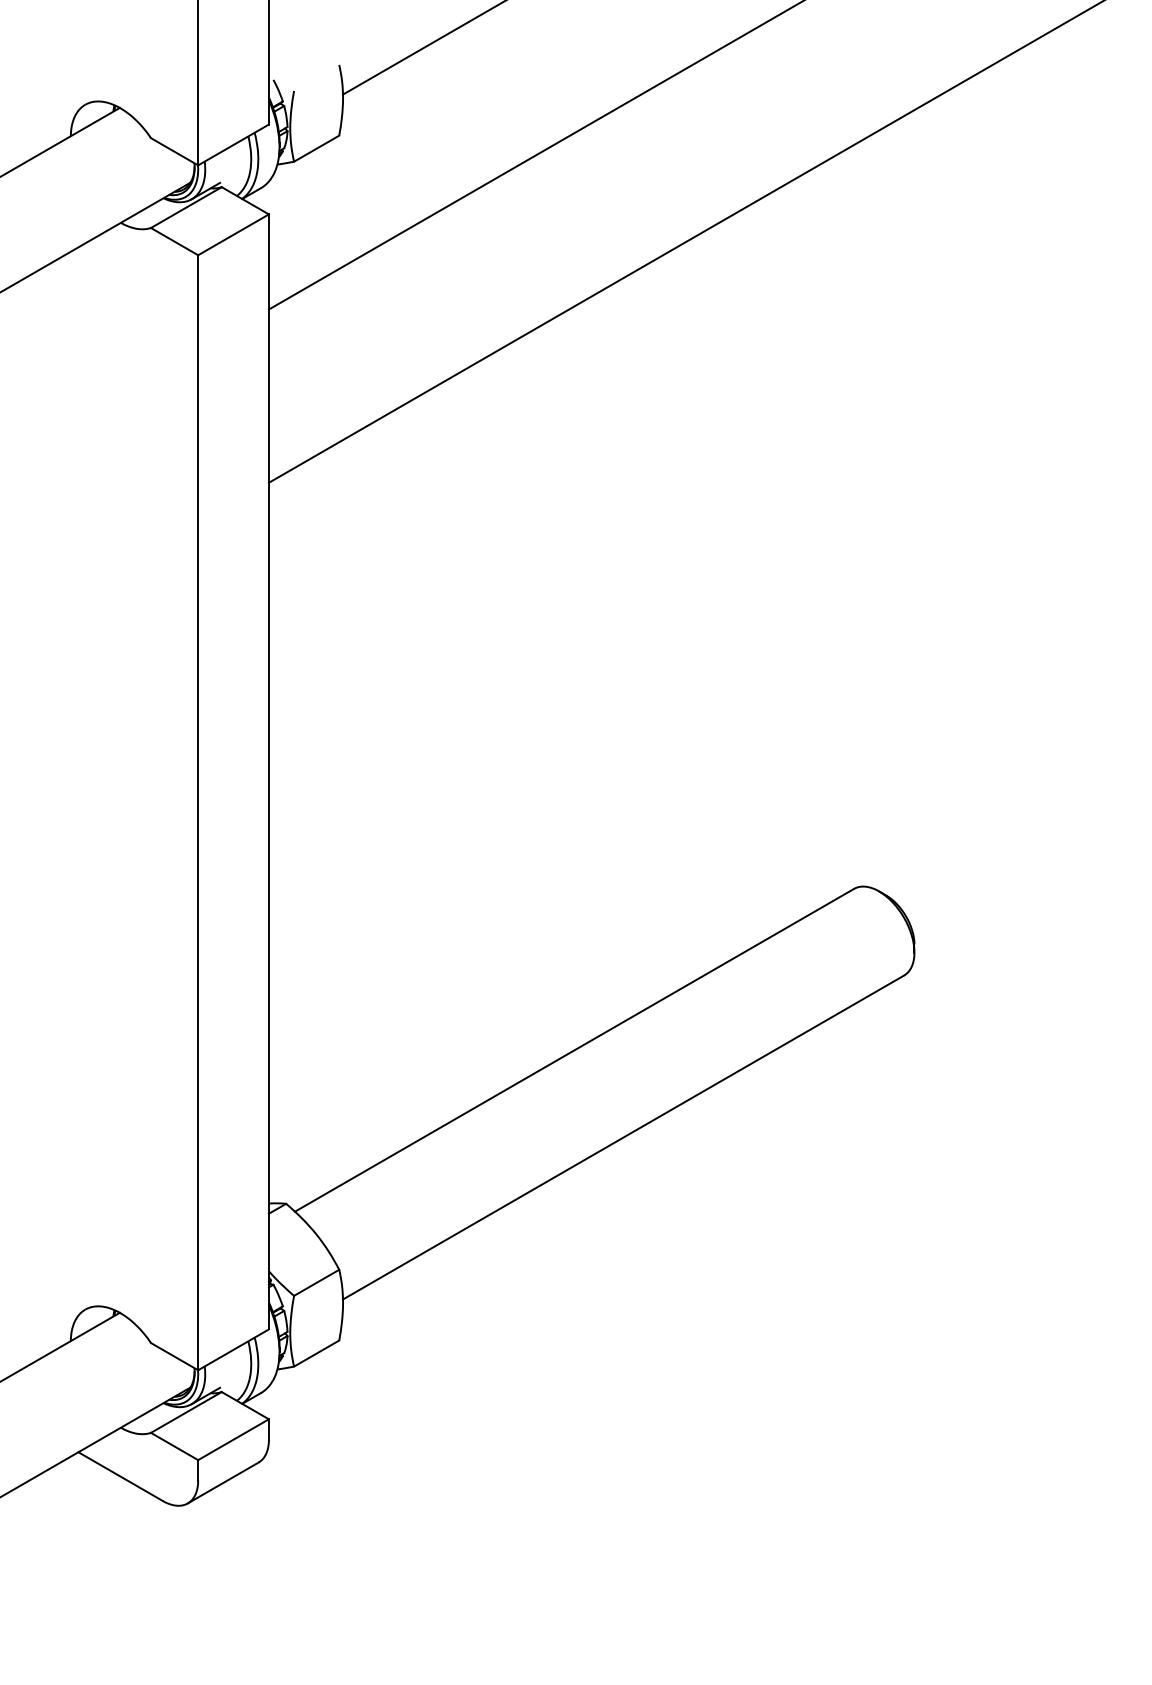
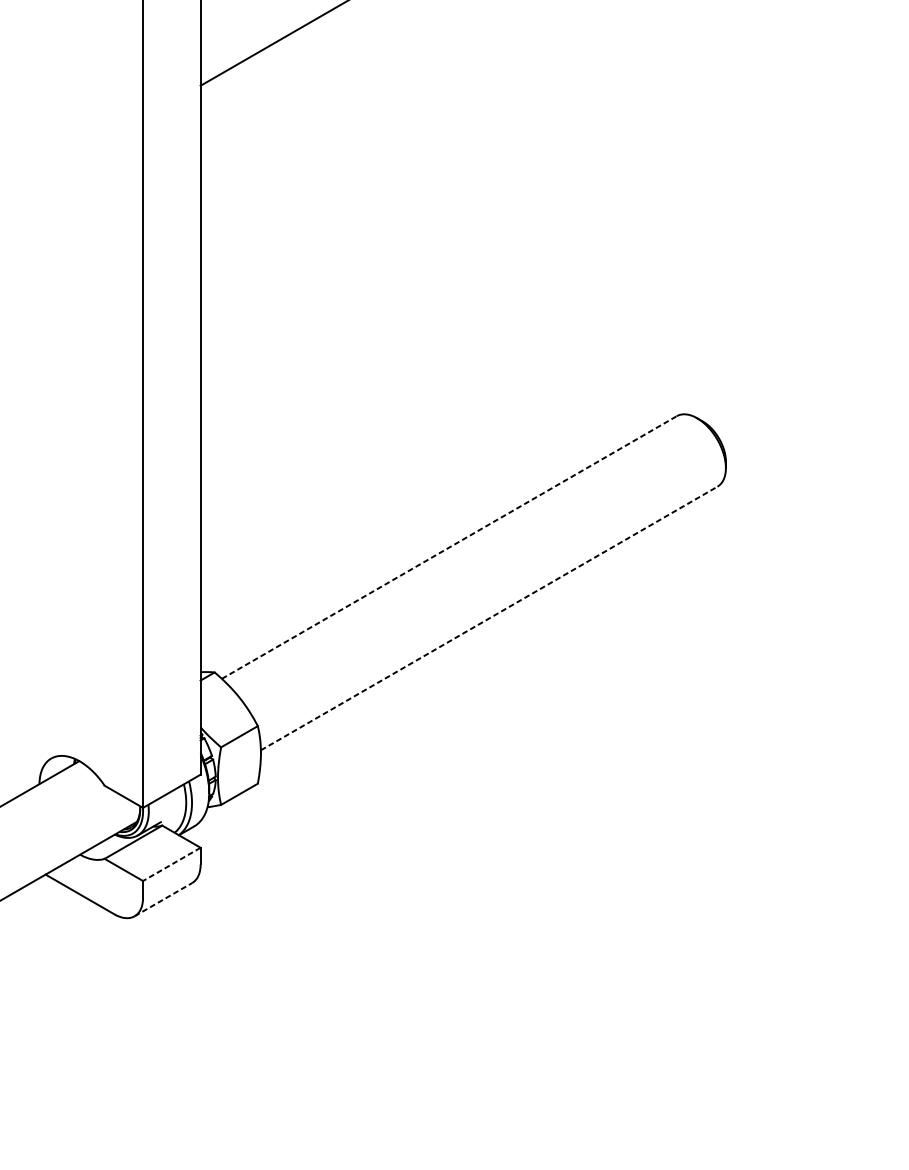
line: (574, 1050) -> (449, 547), solid -> dashed
line: (623, 1137) -> (489, 618), solid -> dashed
line: (233, 1439) -> (171, 864), solid -> dashed
line: (223, 1483) -> (163, 900), solid -> dashed

